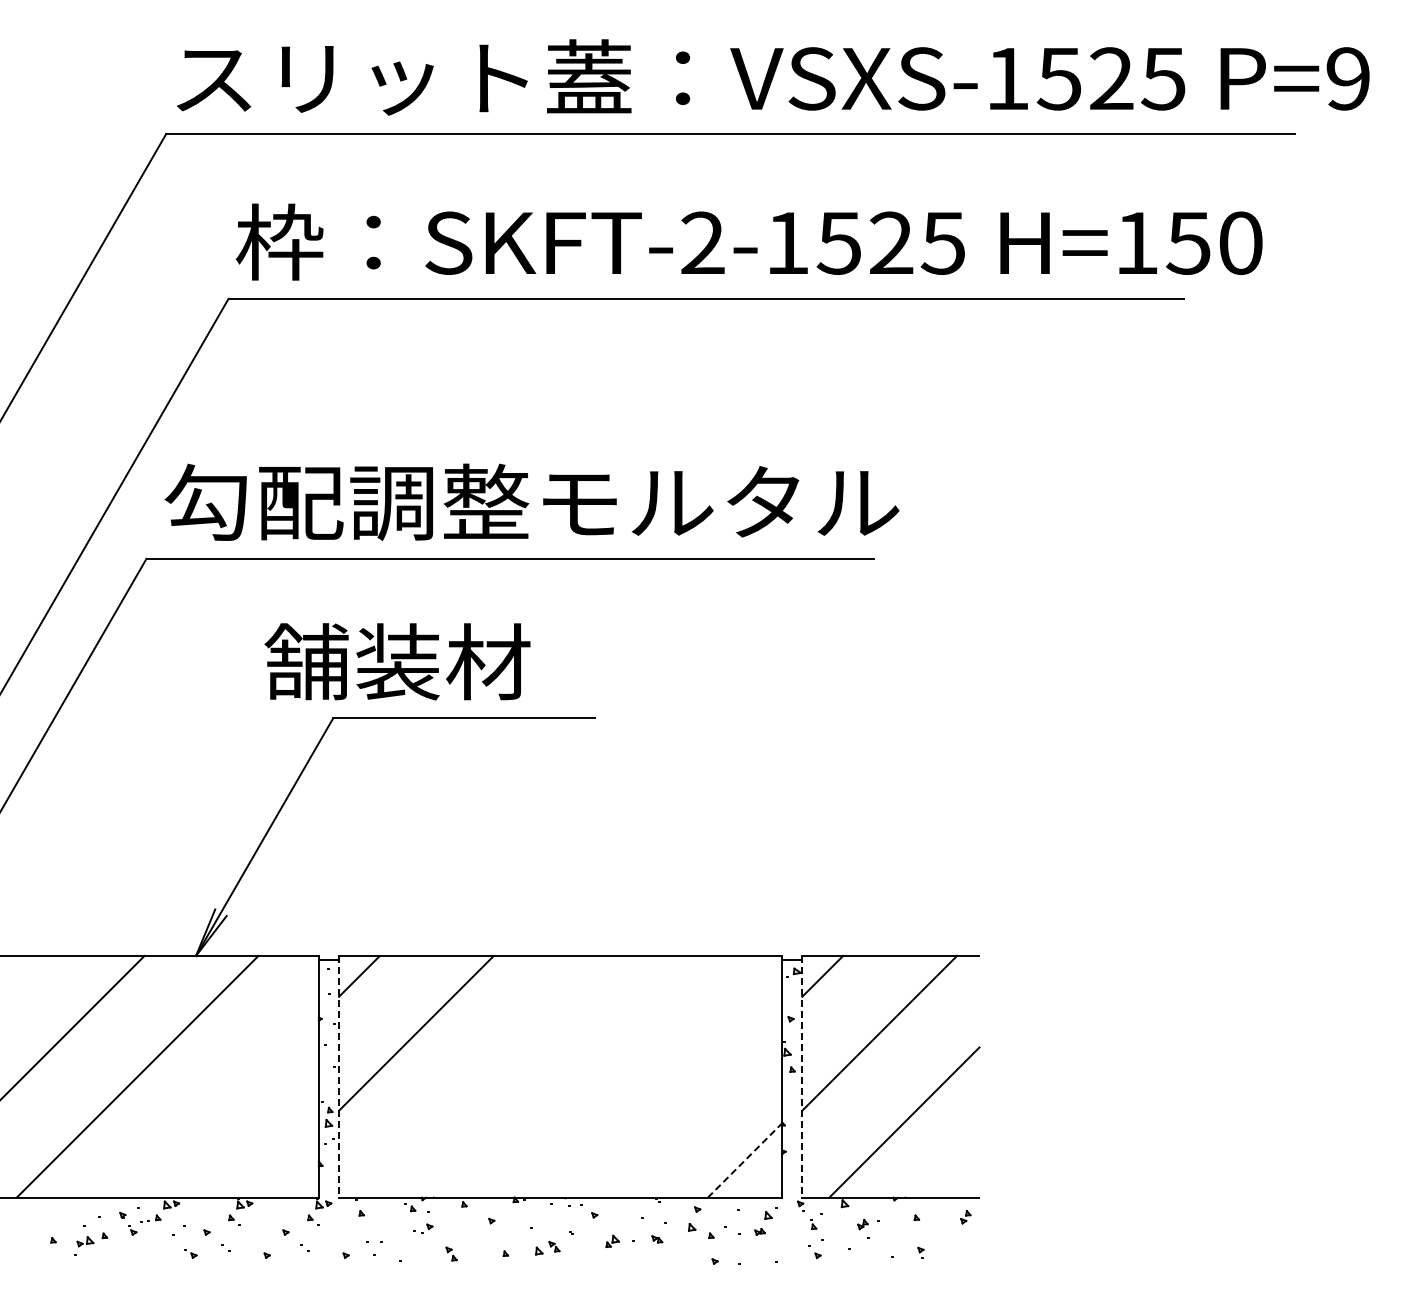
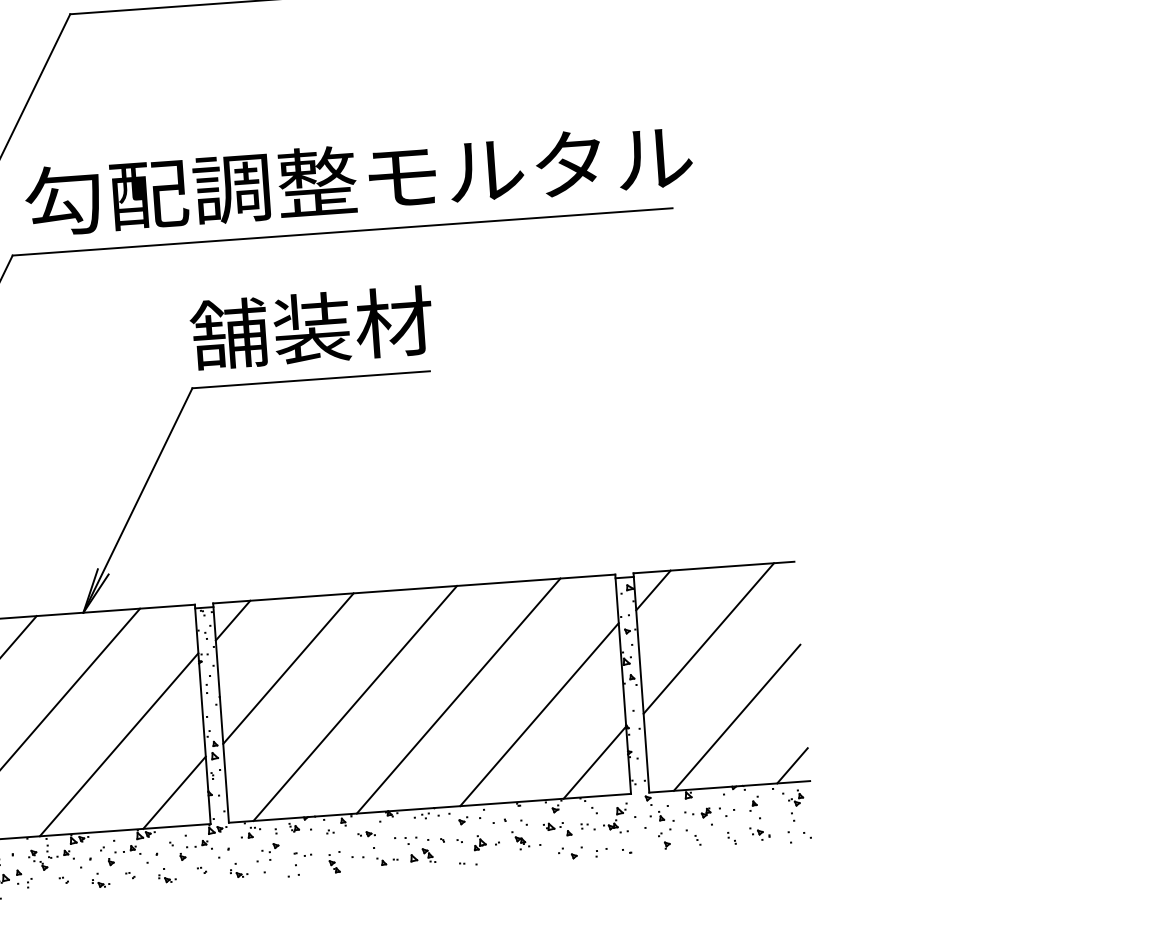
text: (397, 661) -> (311, 327), moved
line: (339, 1076) -> (221, 712), dashed -> solid
line: (486, 1076) -> (354, 703), added
line: (600, 1076) -> (458, 695), added
line: (802, 1076) -> (641, 682), dashed -> solid
line: (224, 1103) -> (118, 744), added
line: (687, 1103) -> (539, 714), added
line: (281, 1160) -> (174, 792), added
line: (744, 1160) -> (594, 762), dashed -> solid
line: (961, 1179) -> (792, 765), added
part: (423, 1228) -> (270, 847), moved

